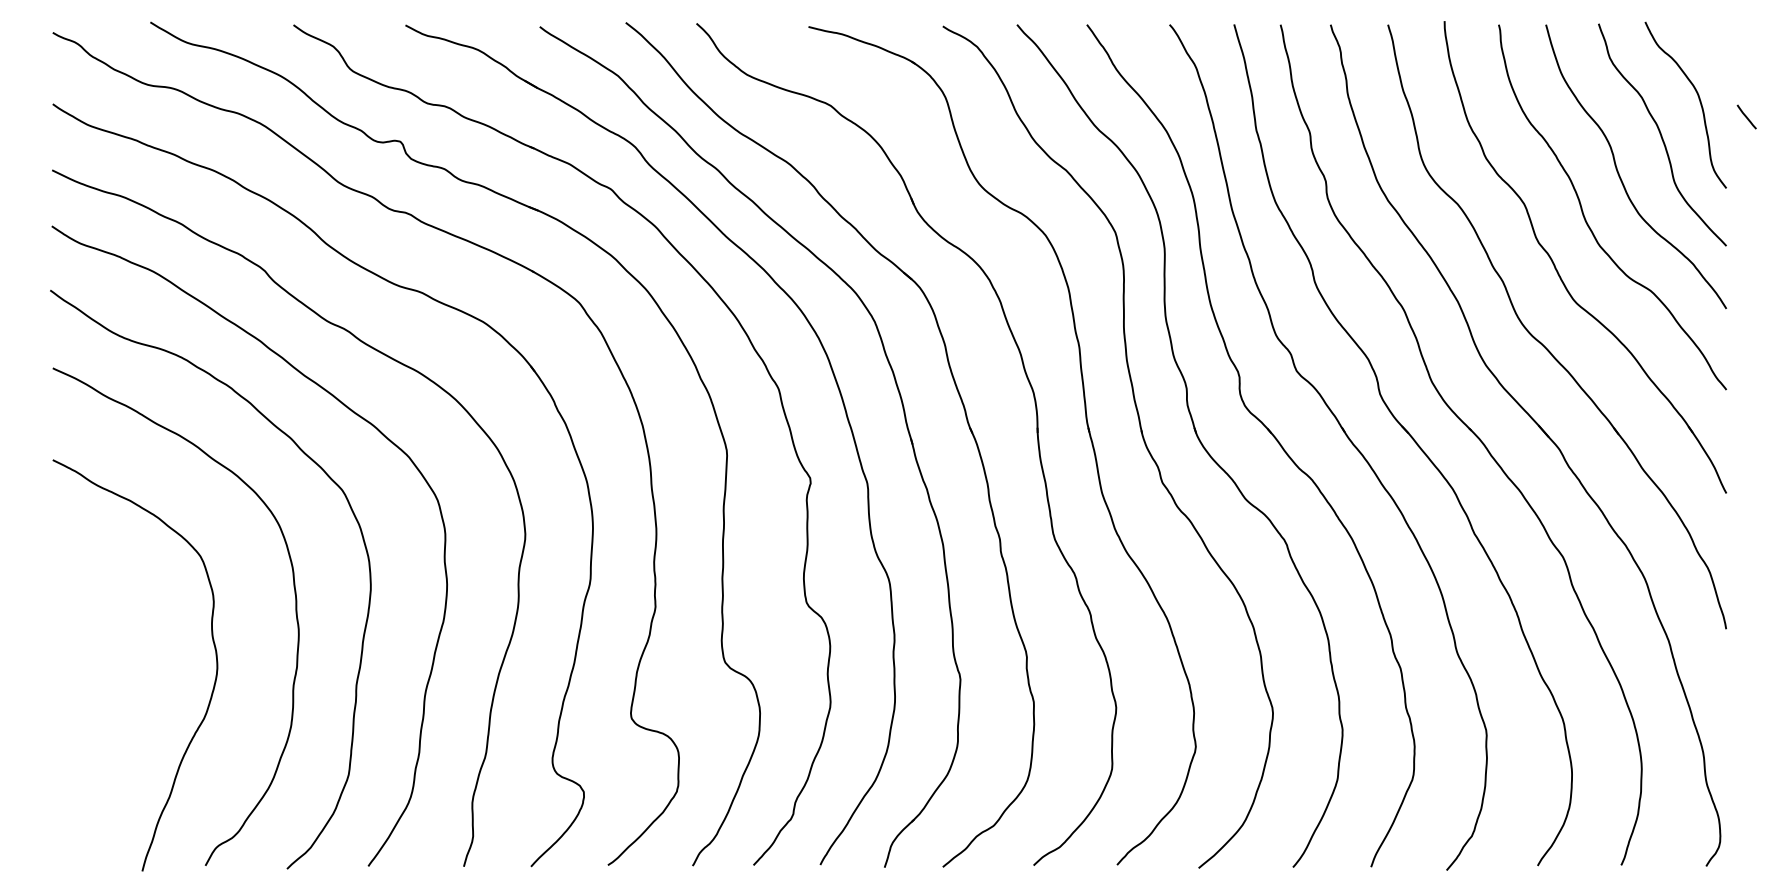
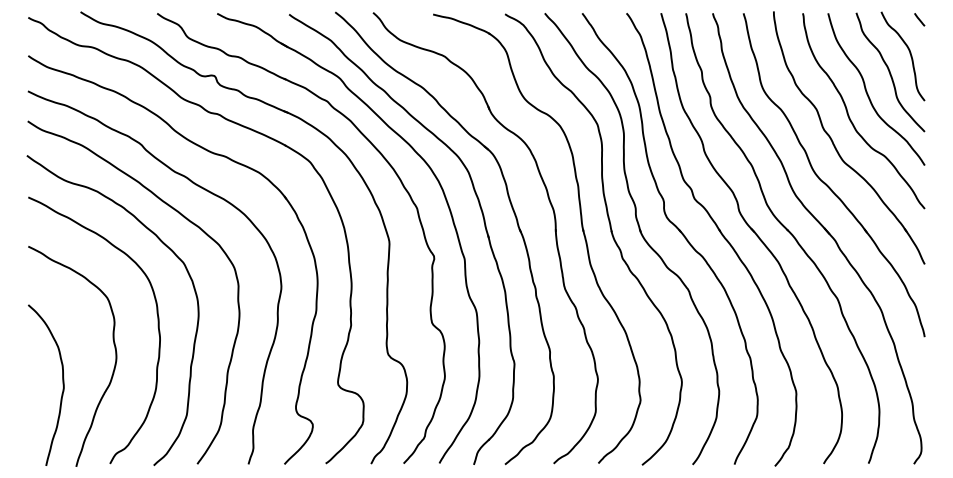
line: (1746, 116) -> (919, 19), moved
curve: (116, 717) -> (62, 384), added

